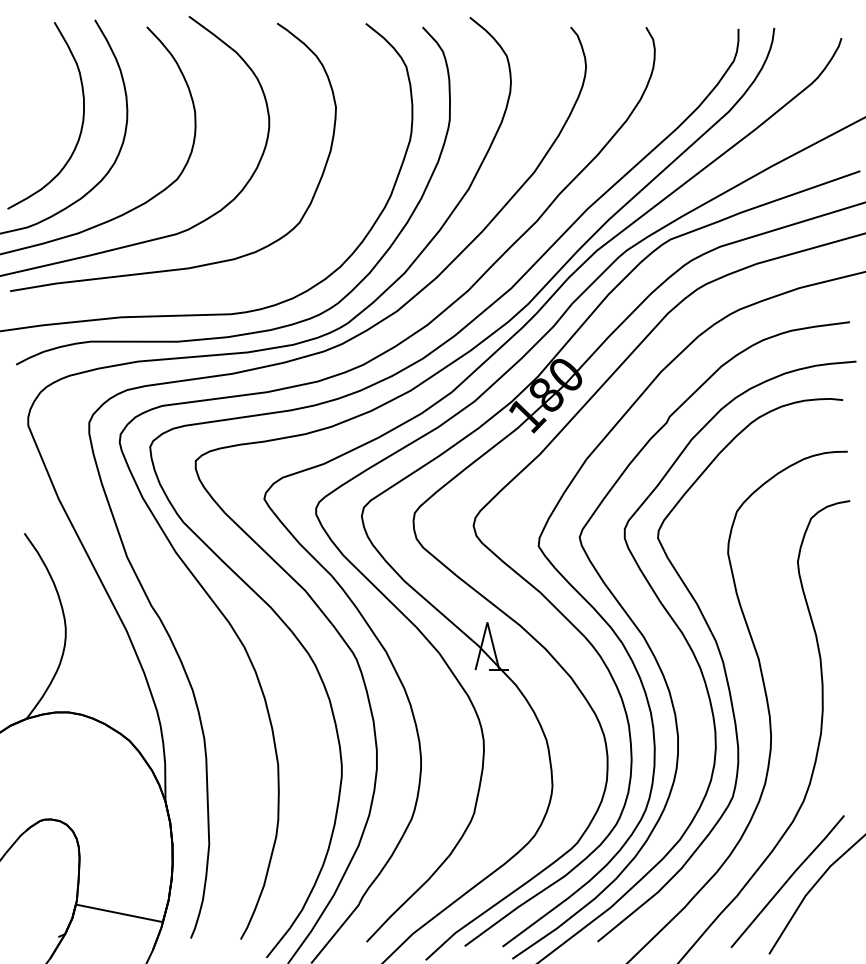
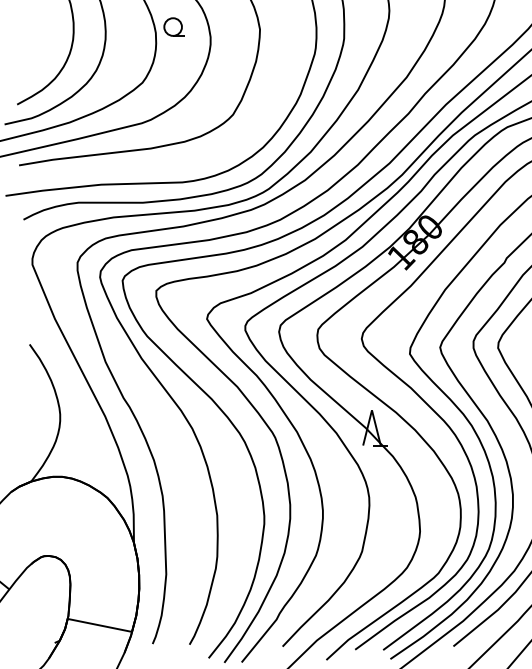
part: (219, 103) -> (173, 26), added

